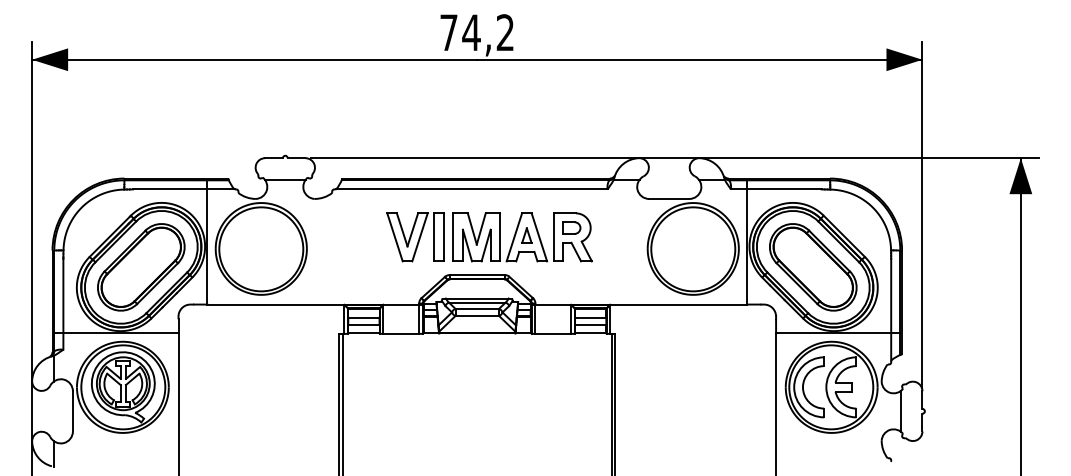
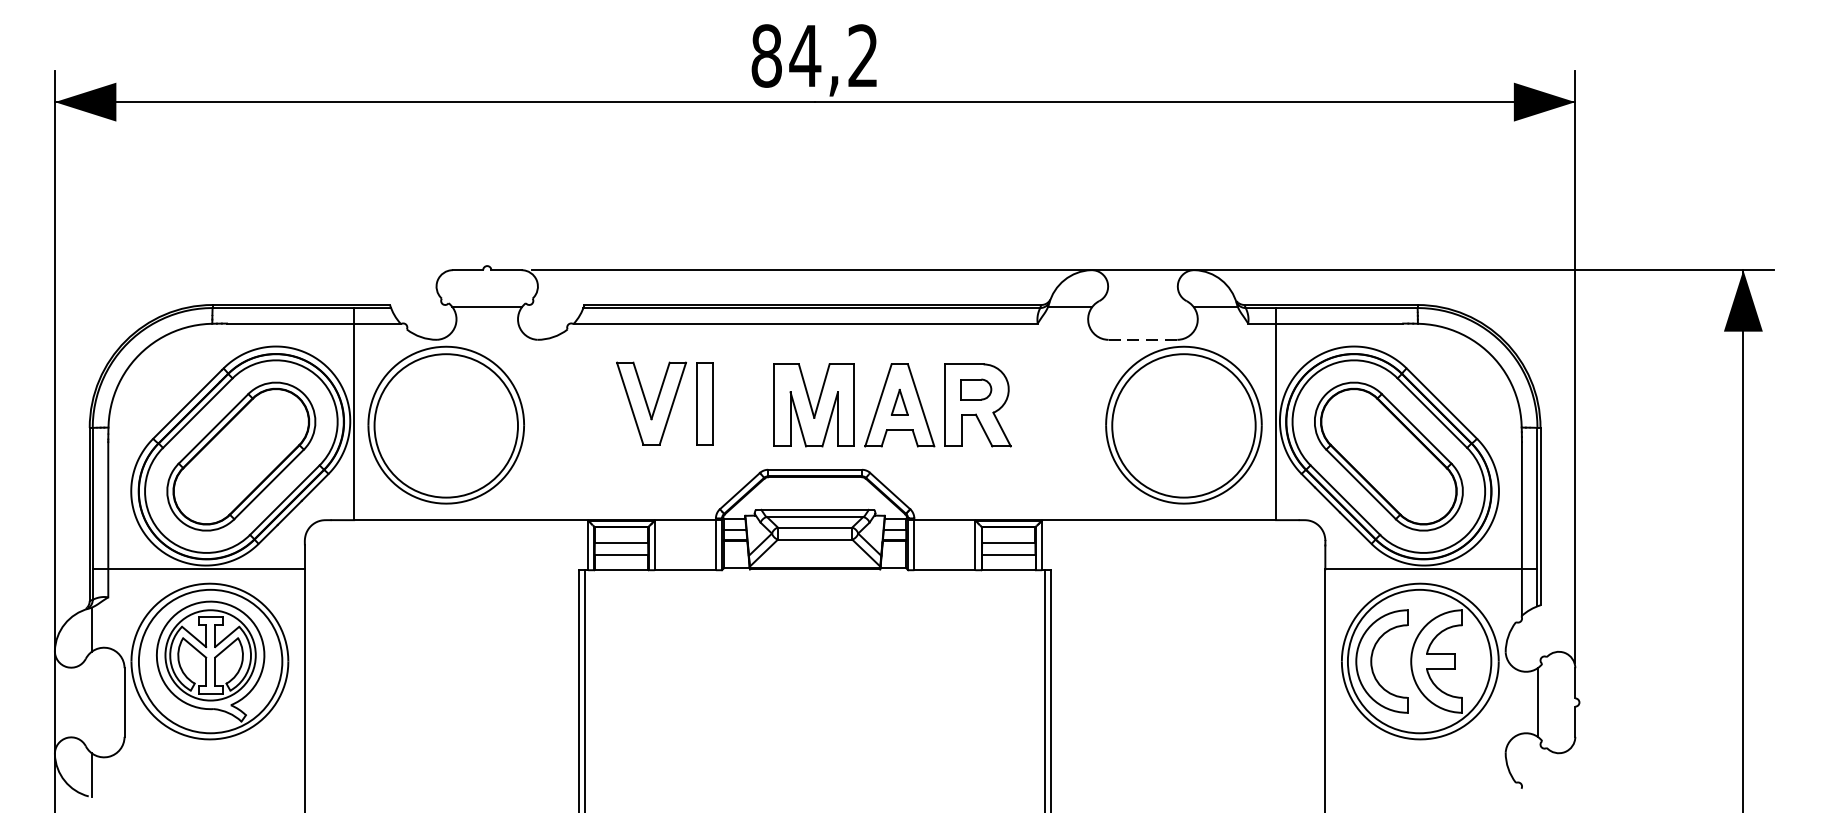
text: (448, 32) -> (765, 55), 74,2 -> 84,2
line: (669, 198) -> (1143, 339), solid -> dashed
part: (415, 237) -> (665, 403), moved

